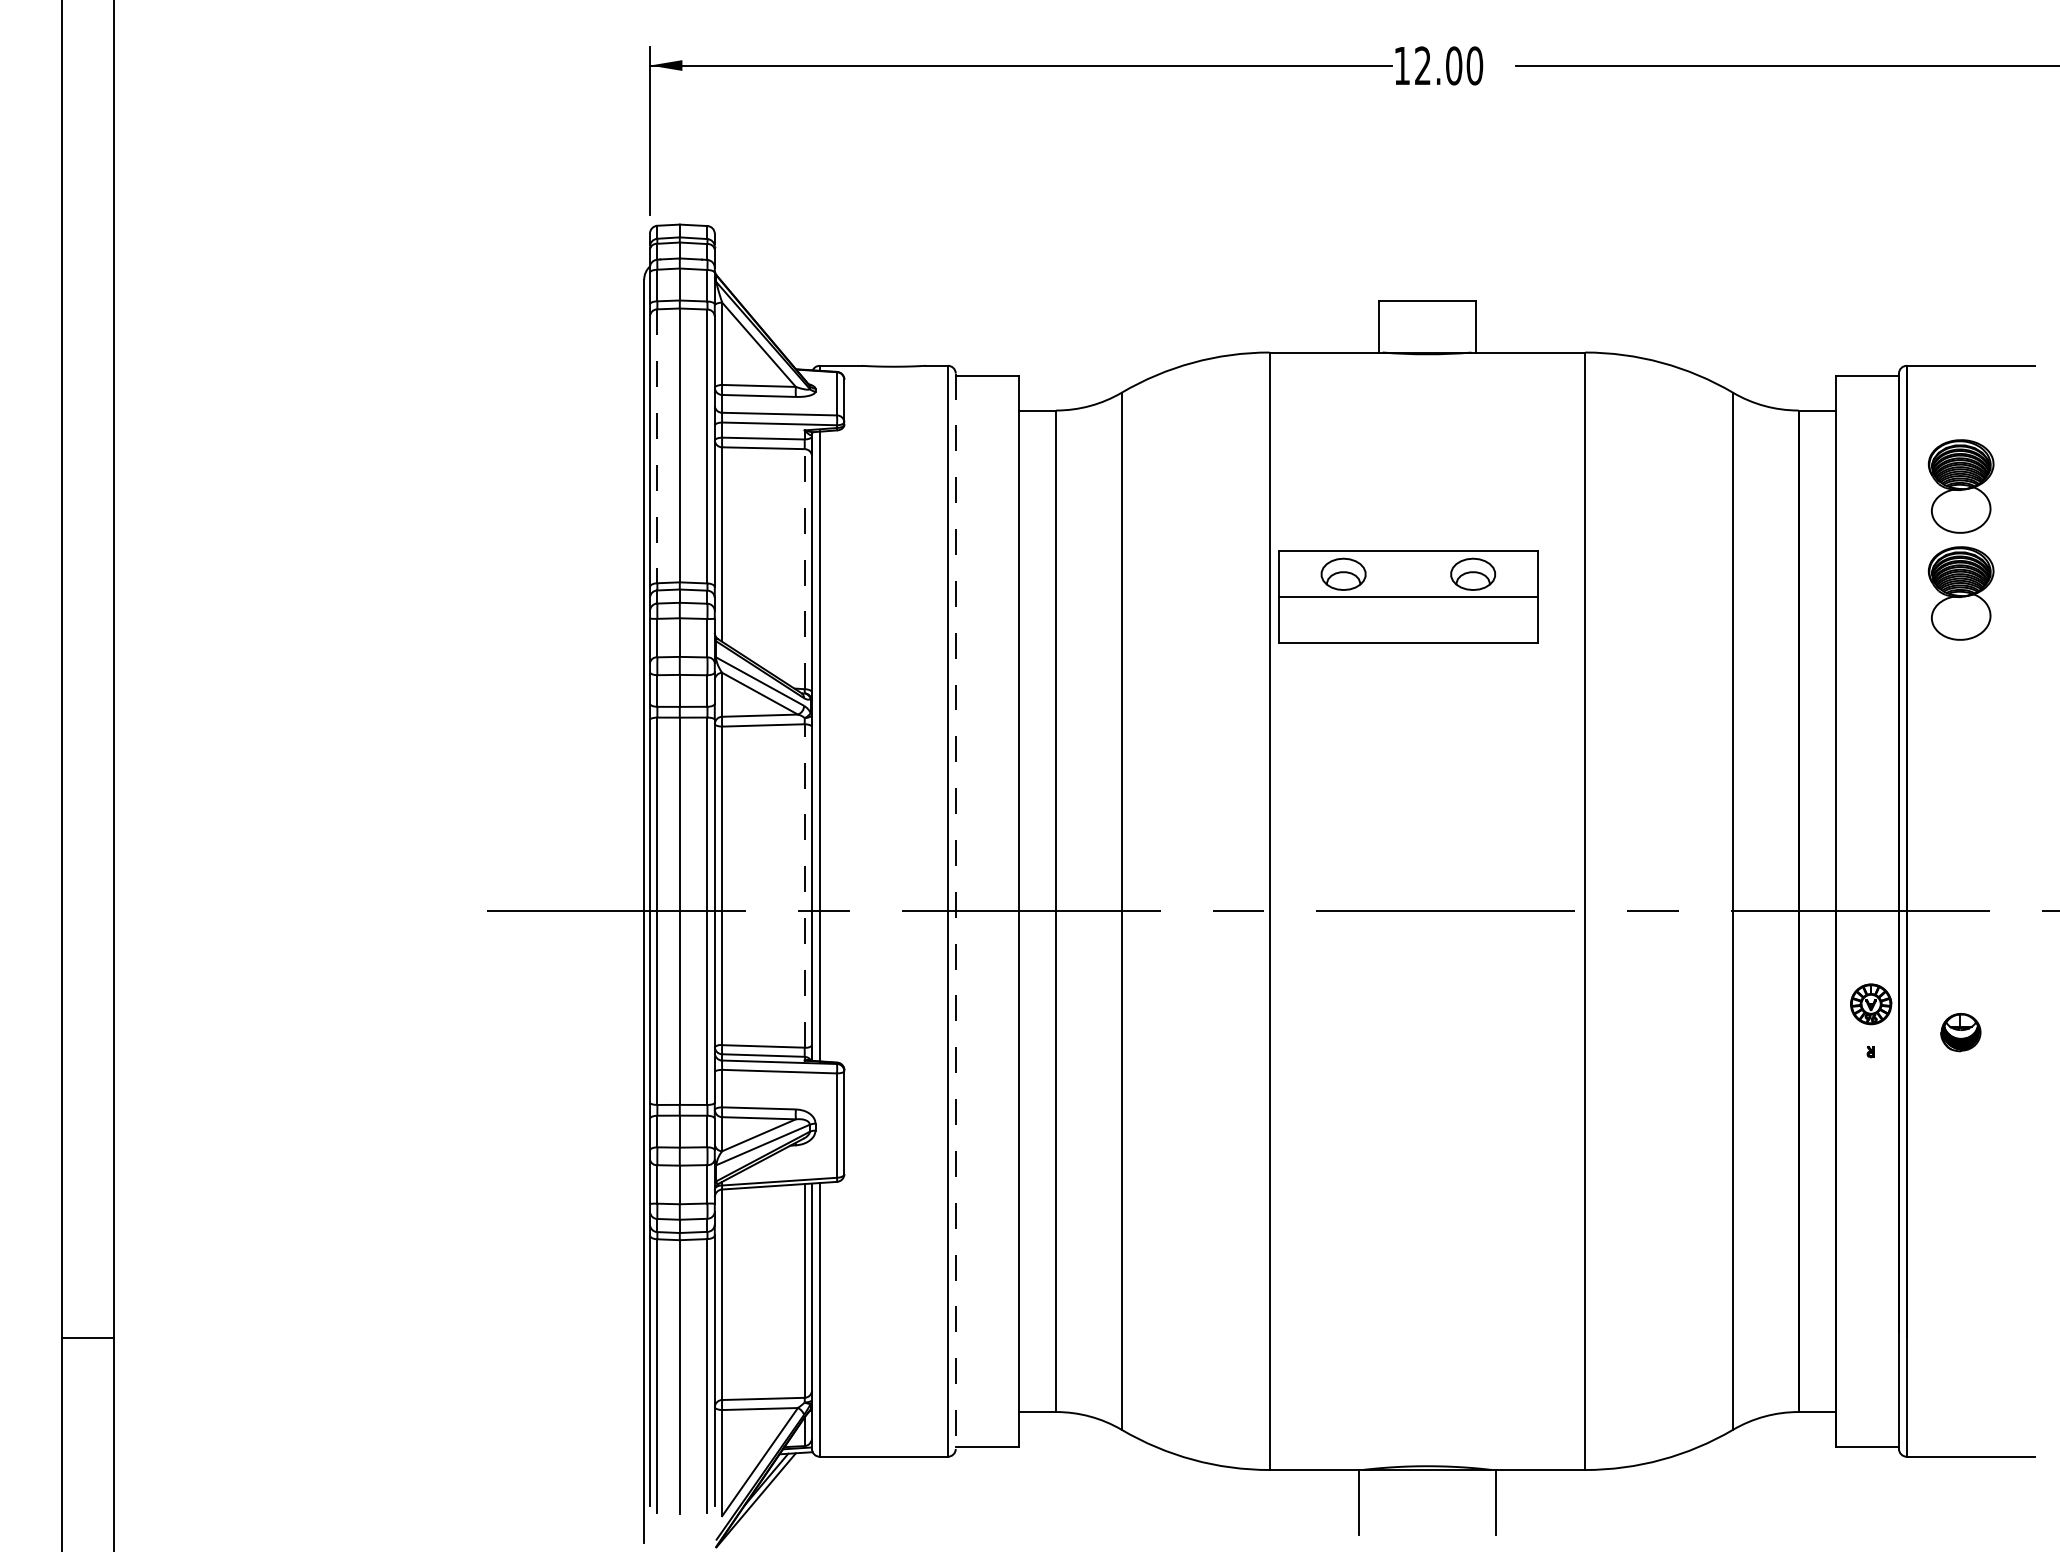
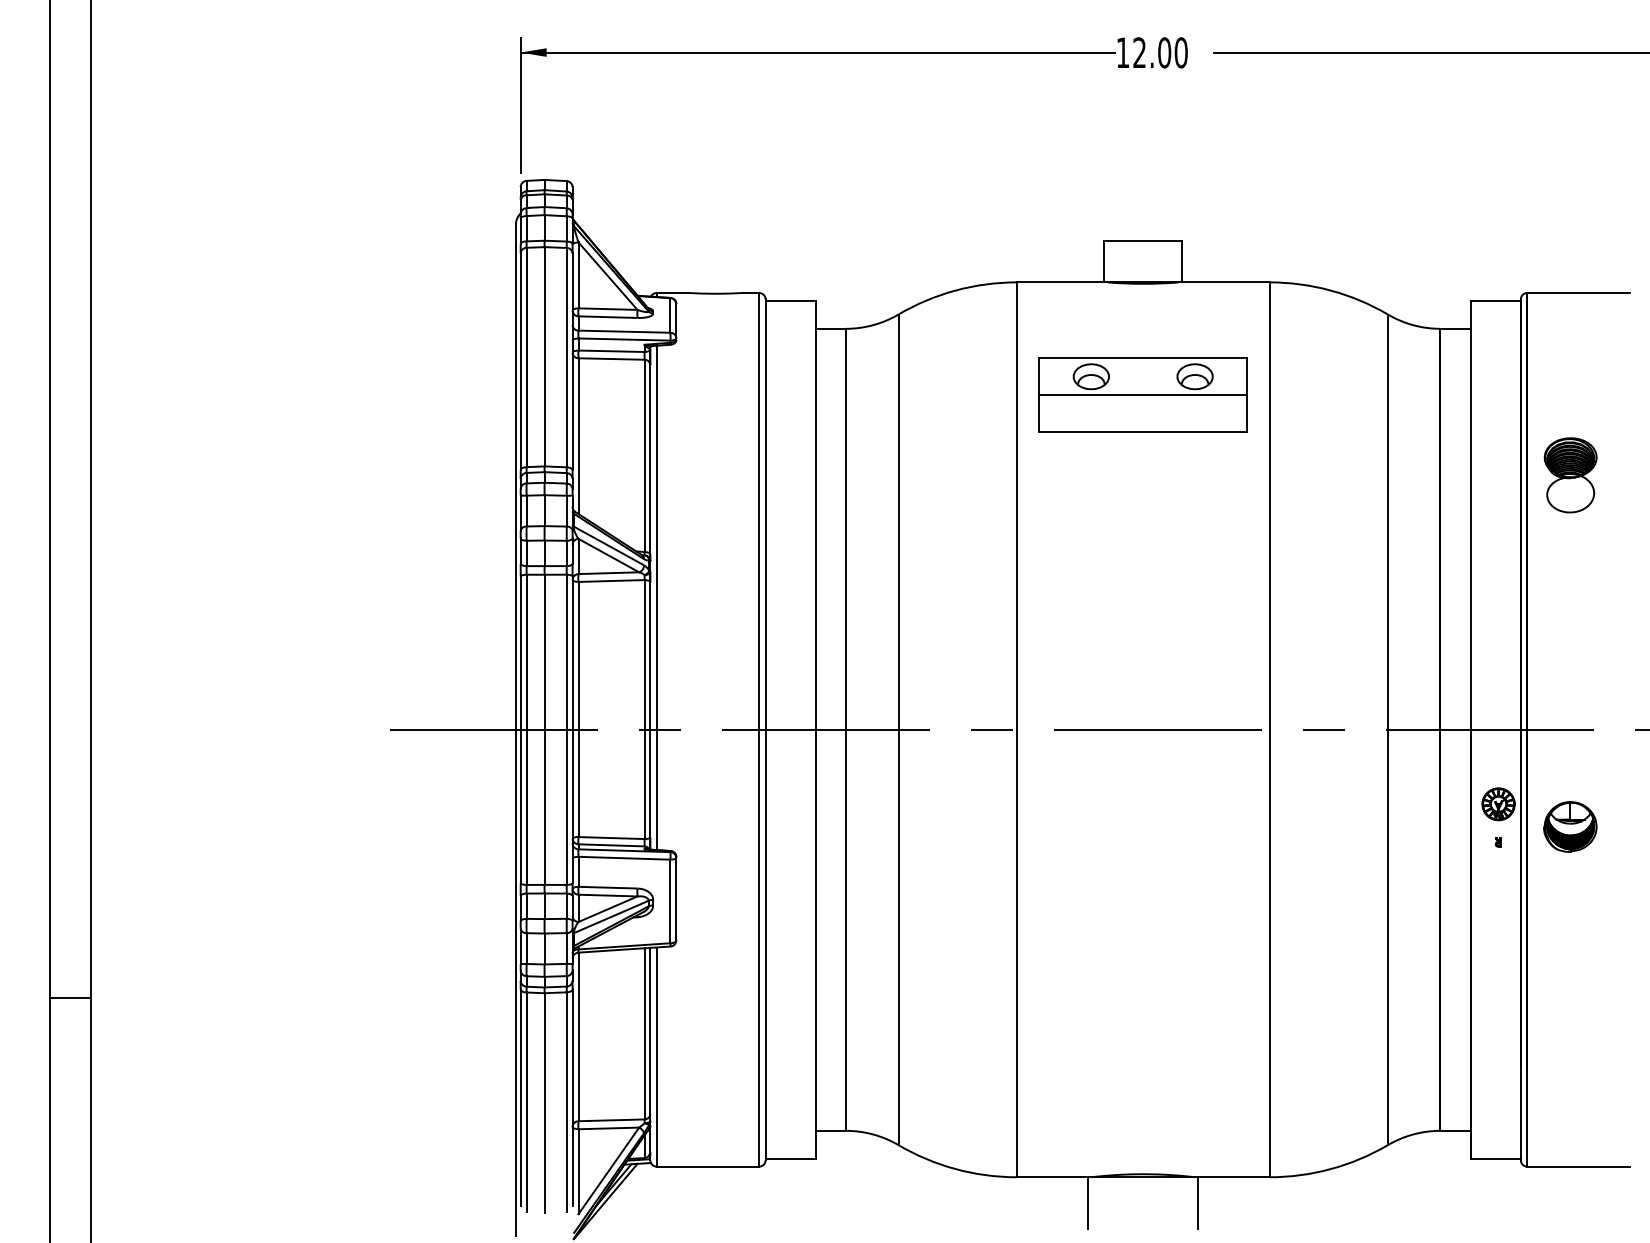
line: (657, 446) -> (526, 357), dashed -> solid
part: (1960, 486) -> (1570, 389), removed
line: (804, 568) -> (644, 455), dashed -> solid
part: (1408, 596) -> (1143, 394), moved
line: (804, 885) -> (644, 709), dashed -> solid
line: (955, 911) -> (765, 730), dashed -> solid
part: (1960, 1032) -> (1570, 826), size x1.67
line: (87, 1337) -> (70, 997), moved

